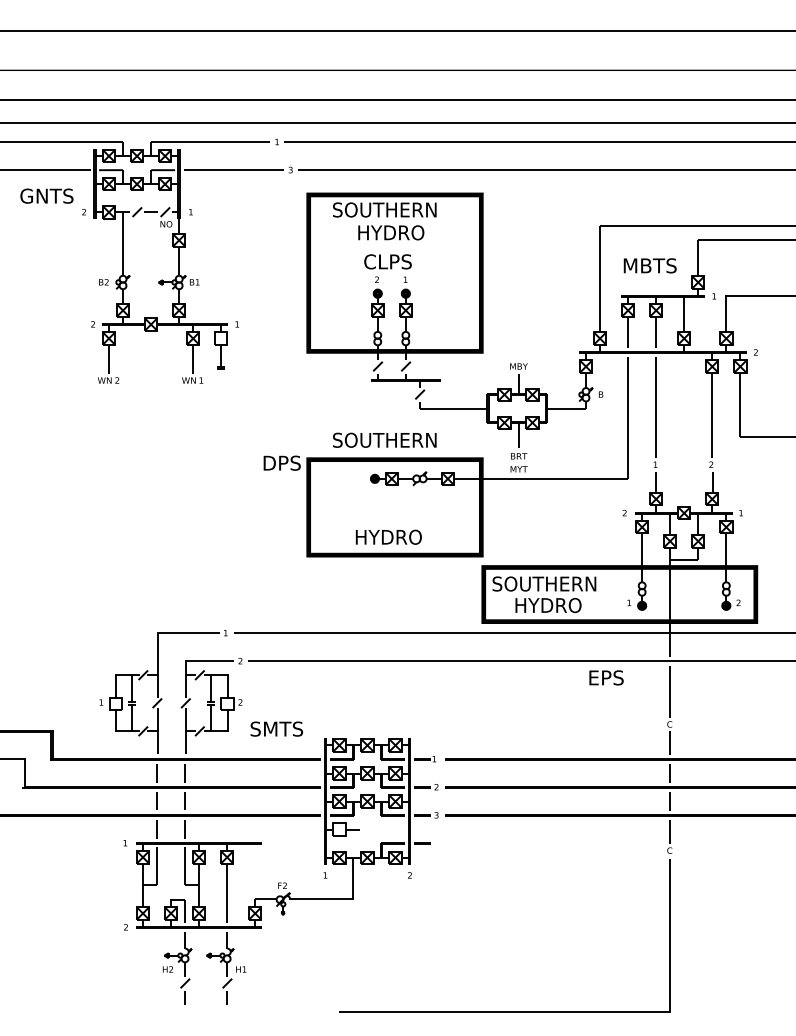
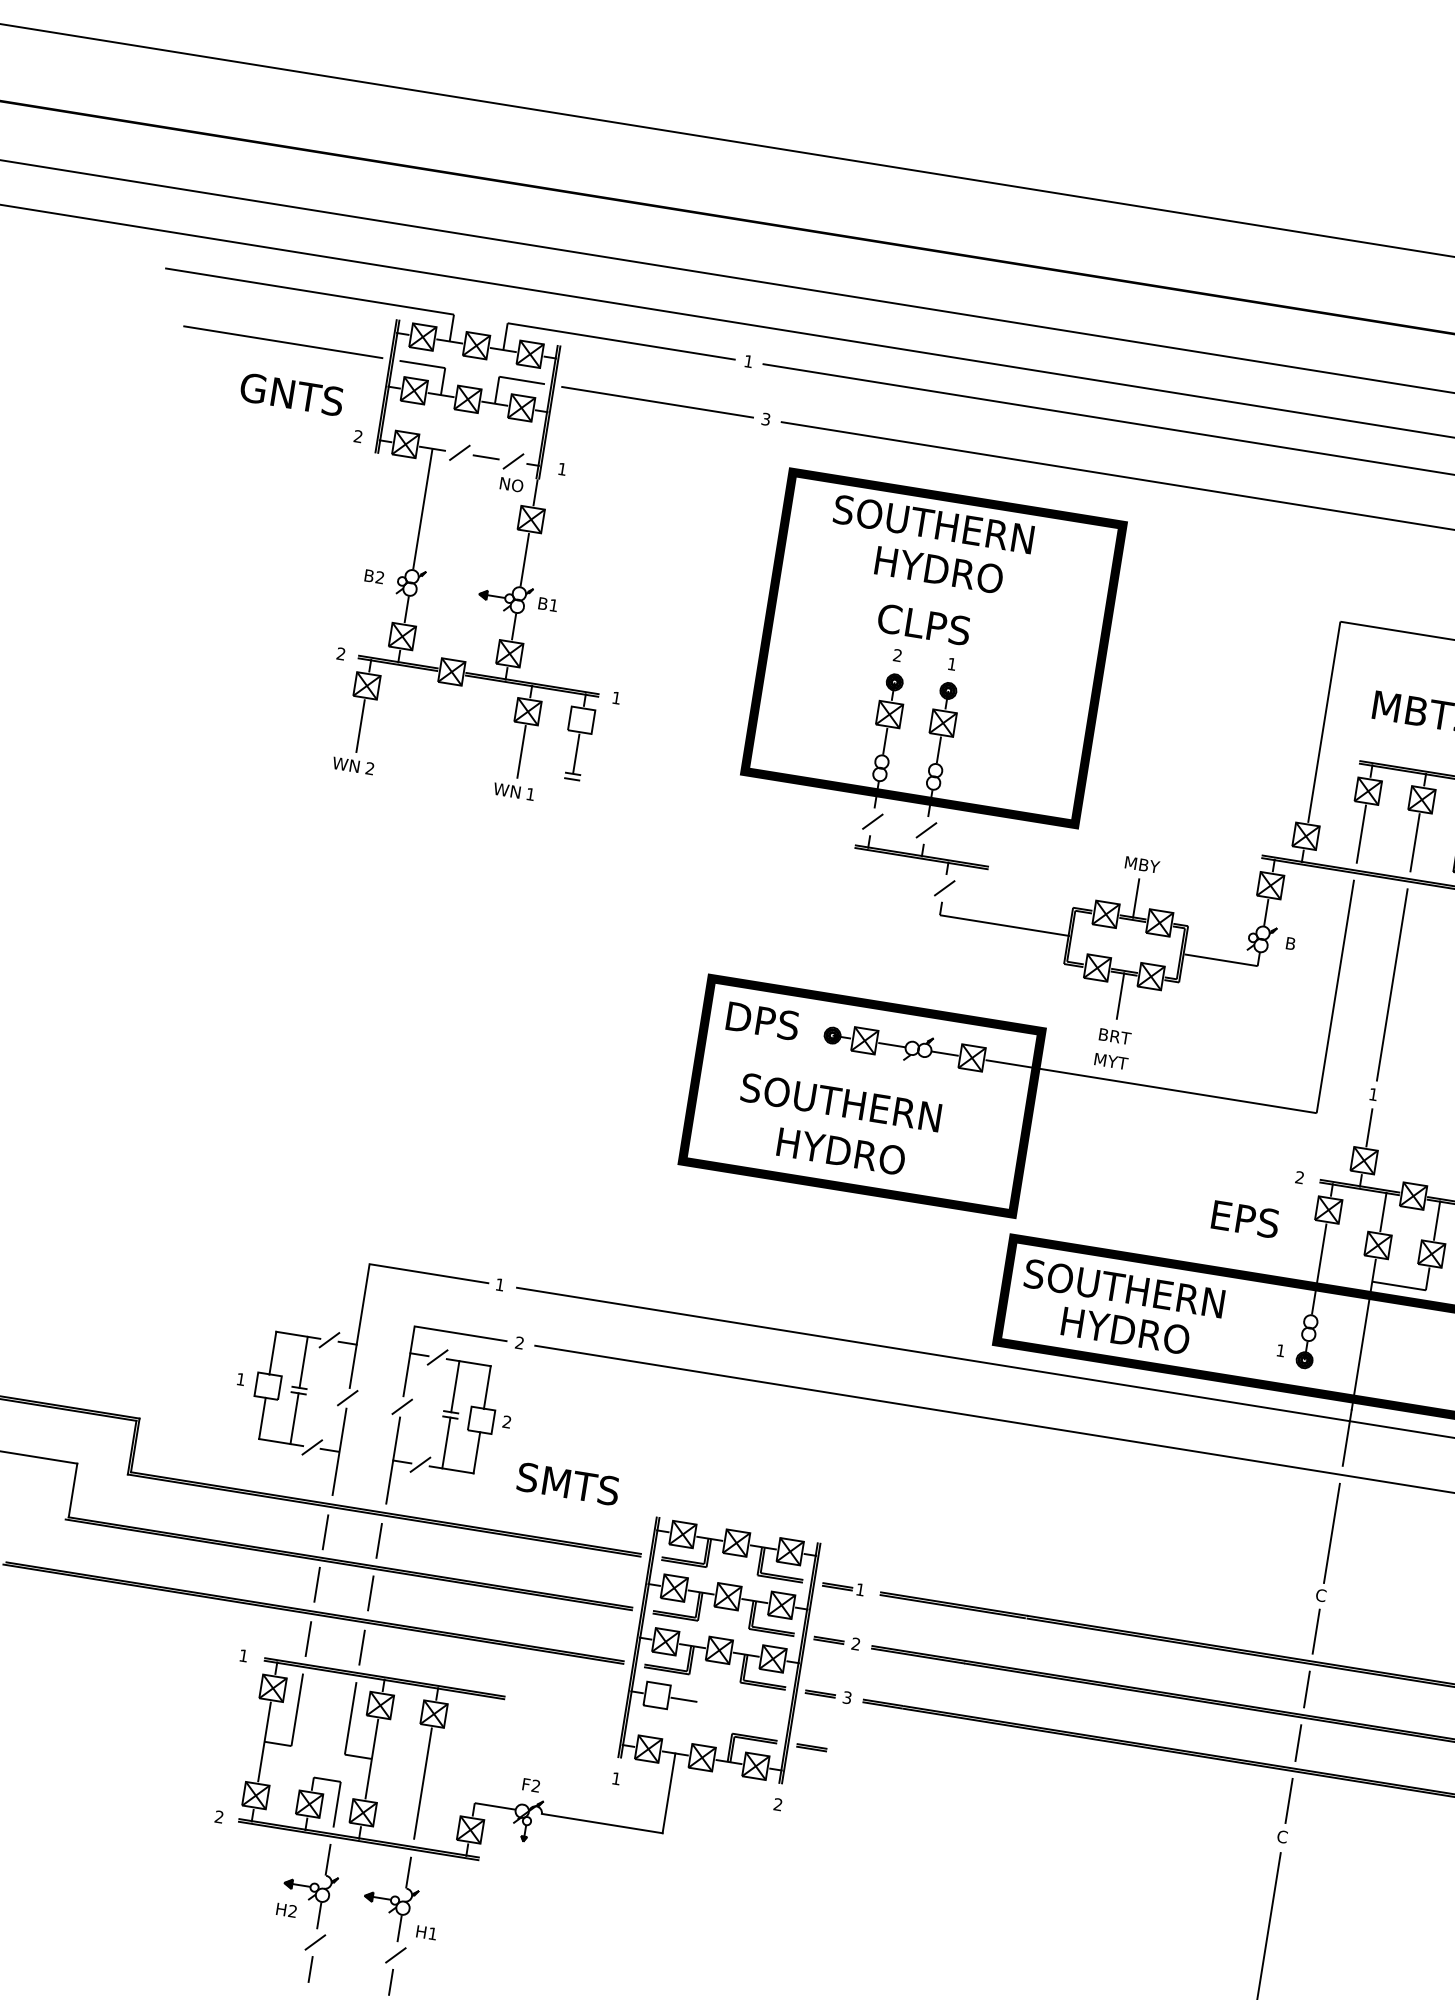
text: (384, 439) -> (840, 1100), moved
text: (281, 462) -> (761, 1019), moved
text: (606, 677) -> (1245, 1218), moved

